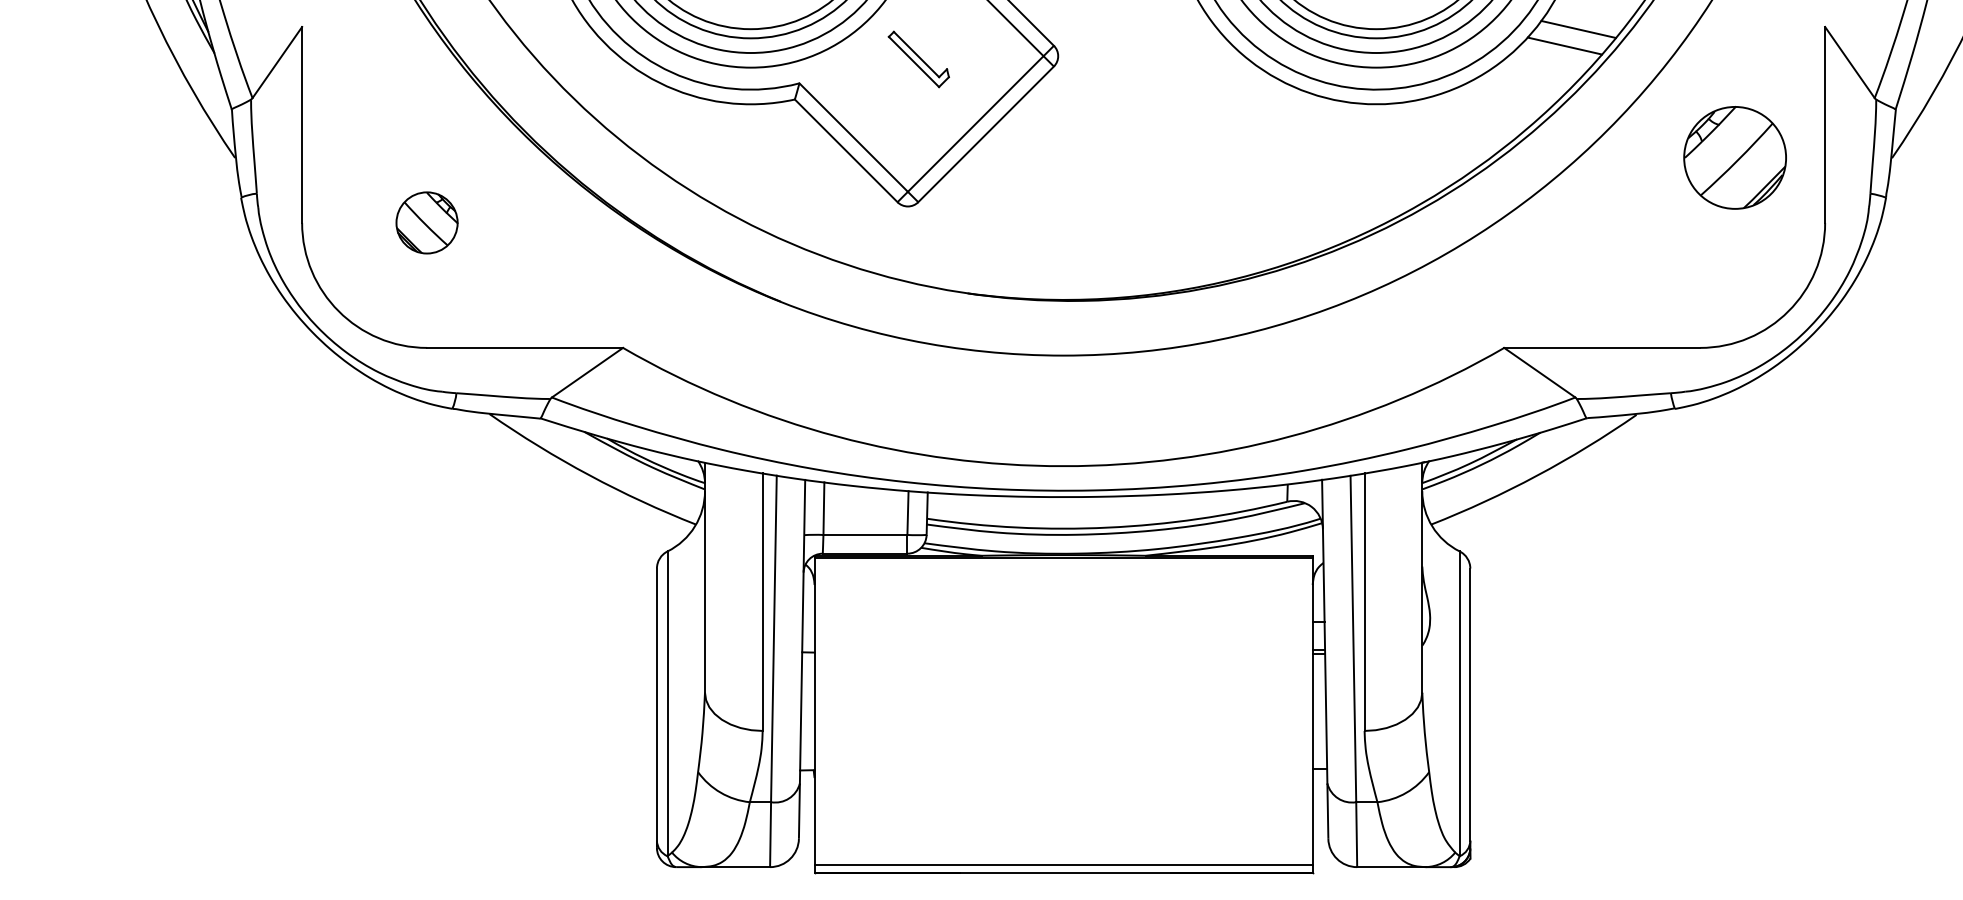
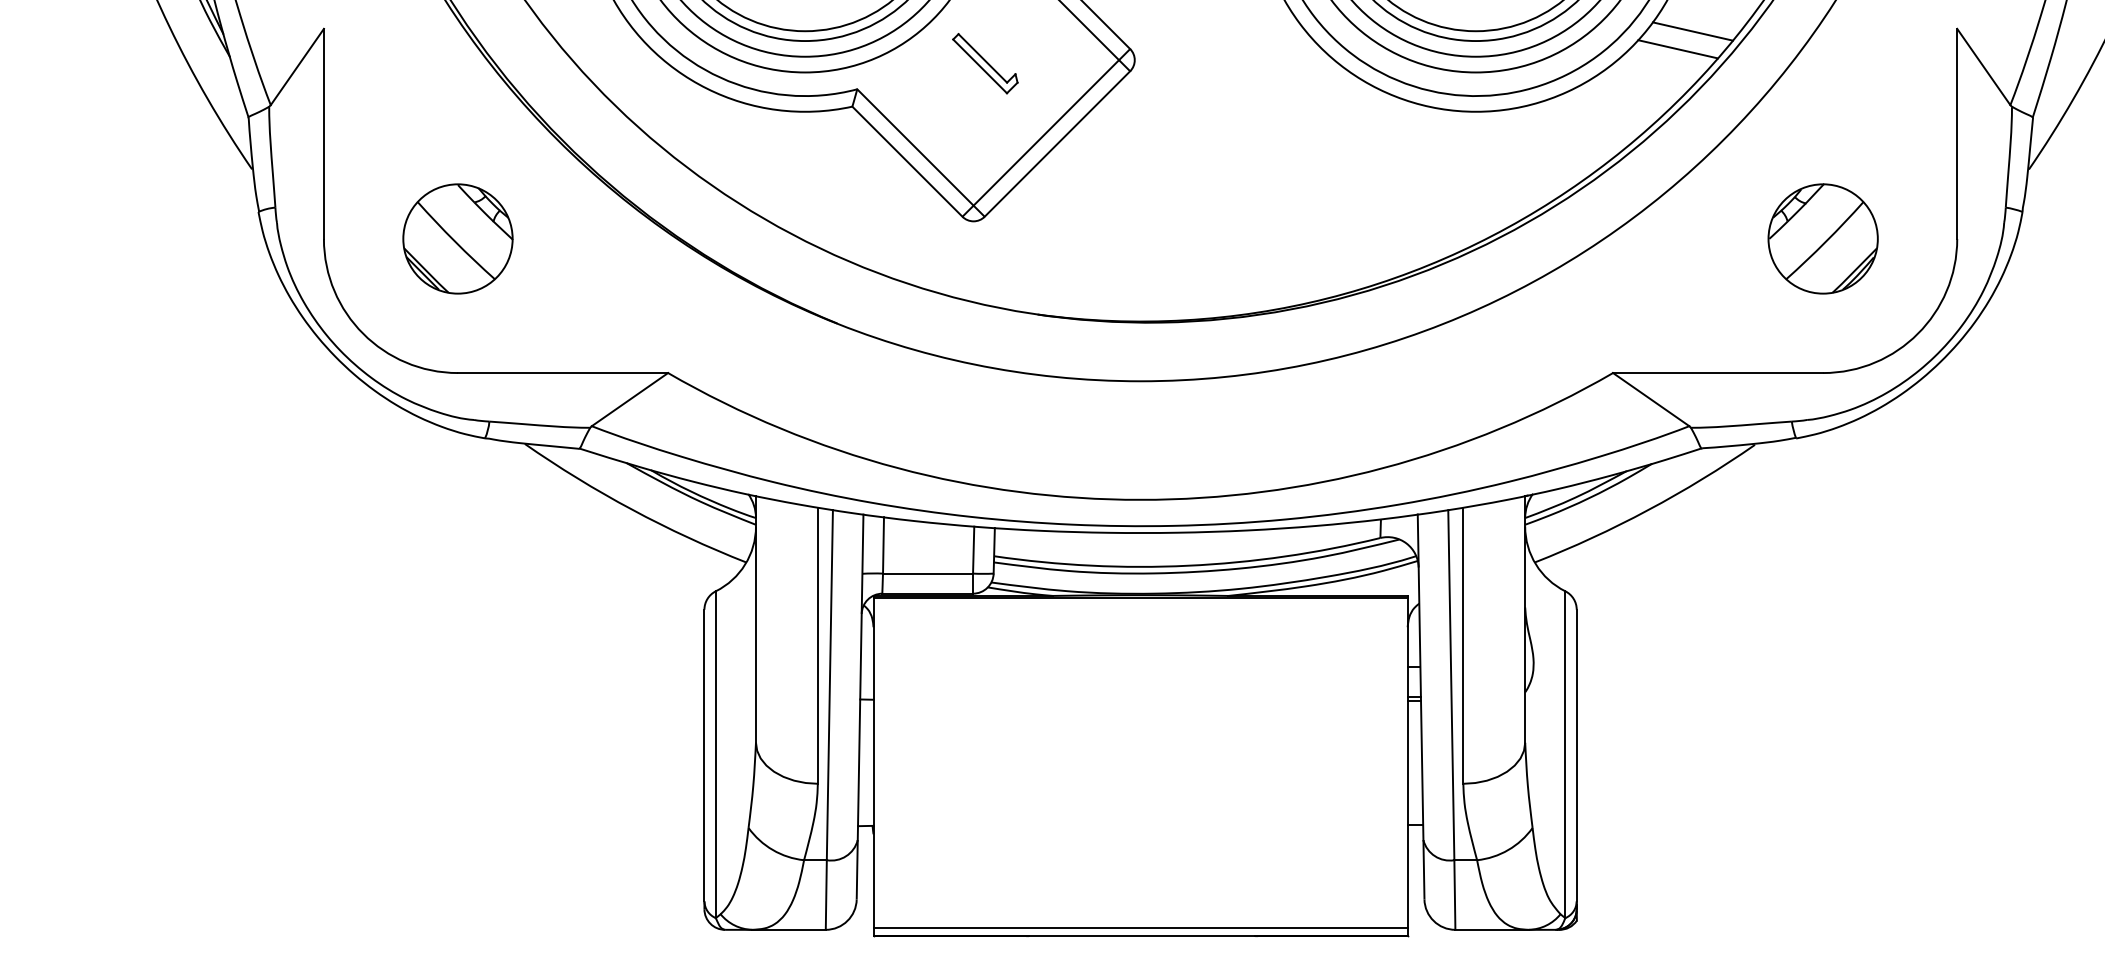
part: (1734, 157) -> (1822, 238), moved
part: (426, 222) -> (457, 238), size x1.67

